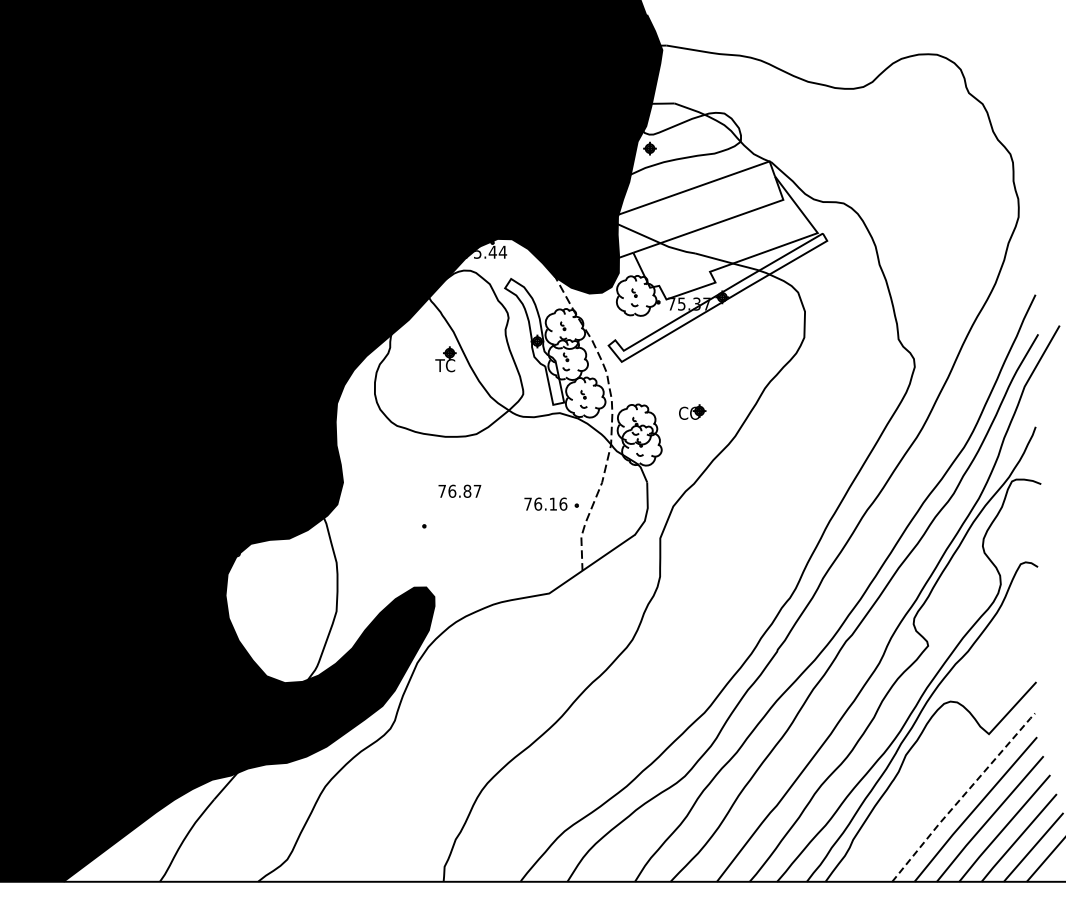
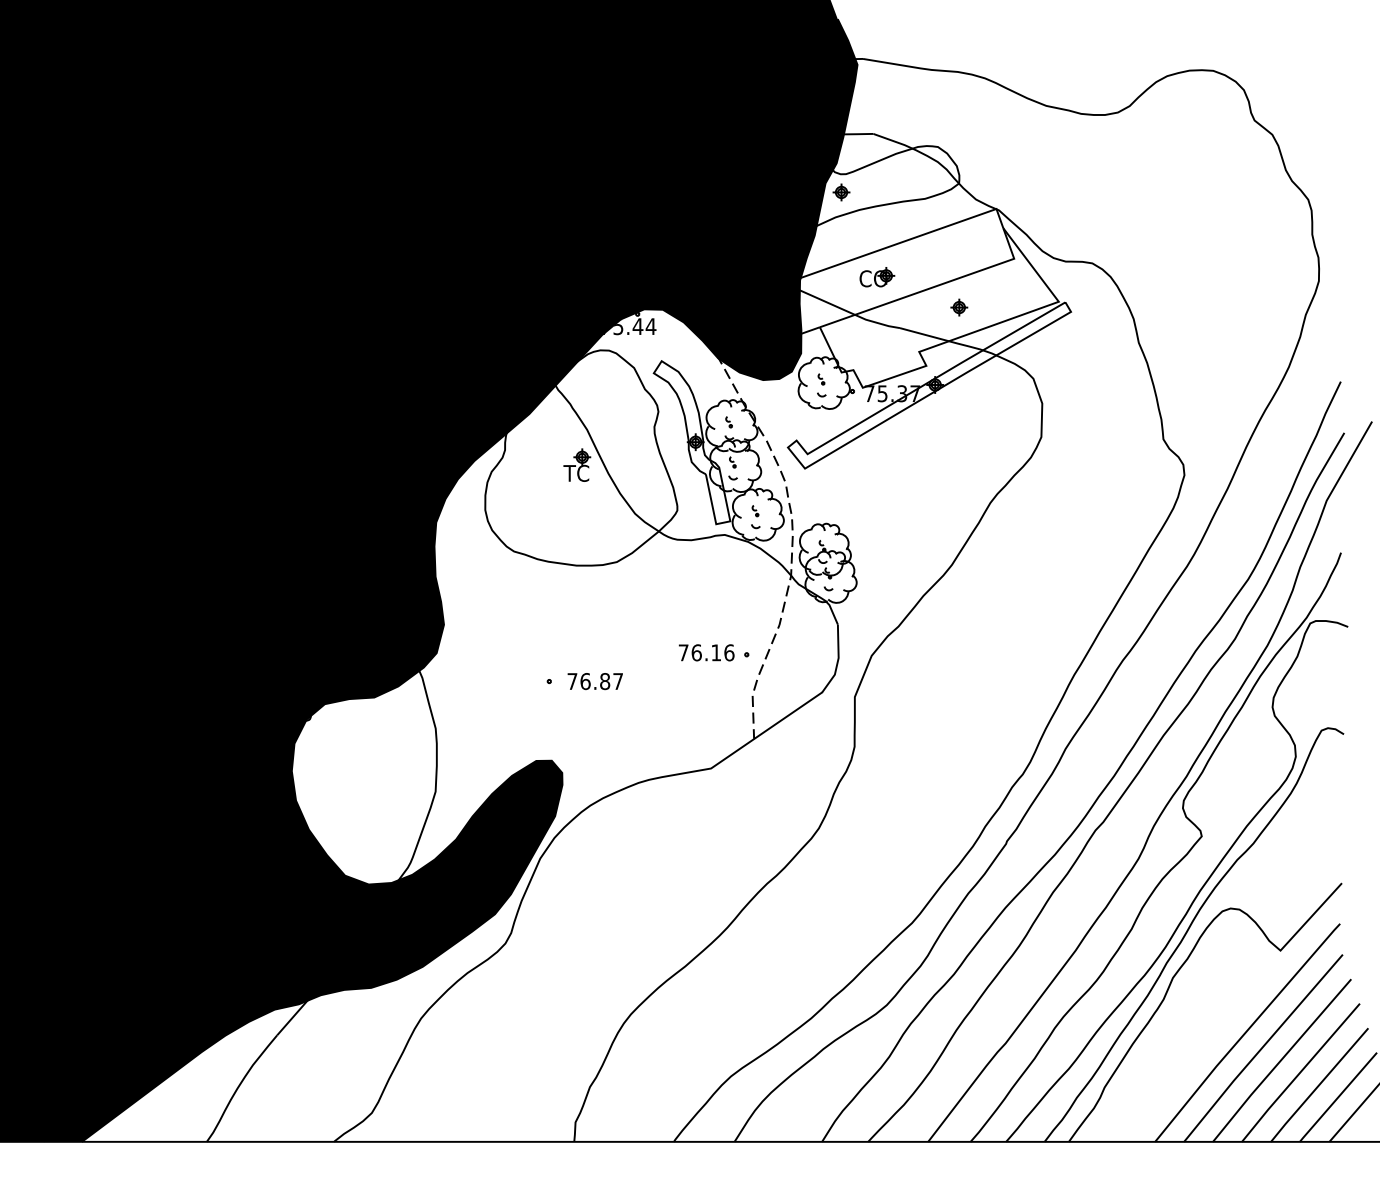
part: (740, 237) -> (958, 307), added
part: (692, 411) -> (877, 276), moved
text: (459, 490) -> (594, 680), moved
line: (962, 796) -> (1246, 1031), dashed -> solid

